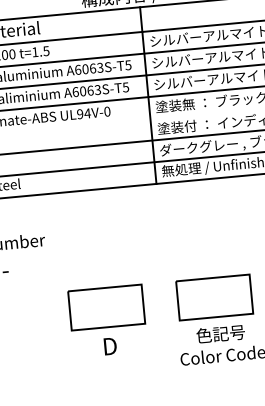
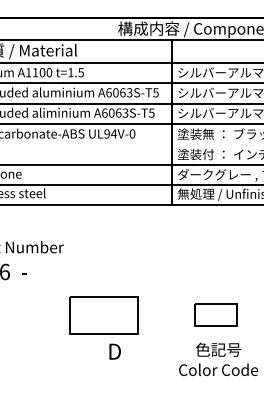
part: (214, 297) -> (215, 315), size x0.6
part: (106, 307) -> (103, 315), moved

